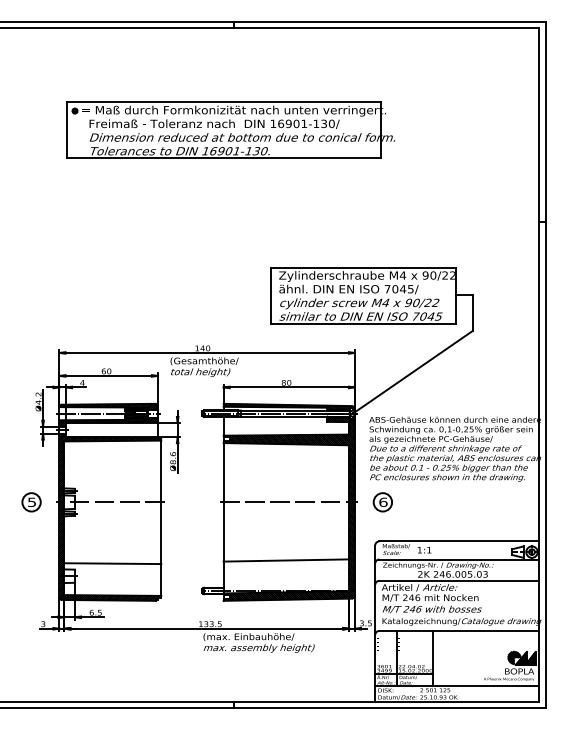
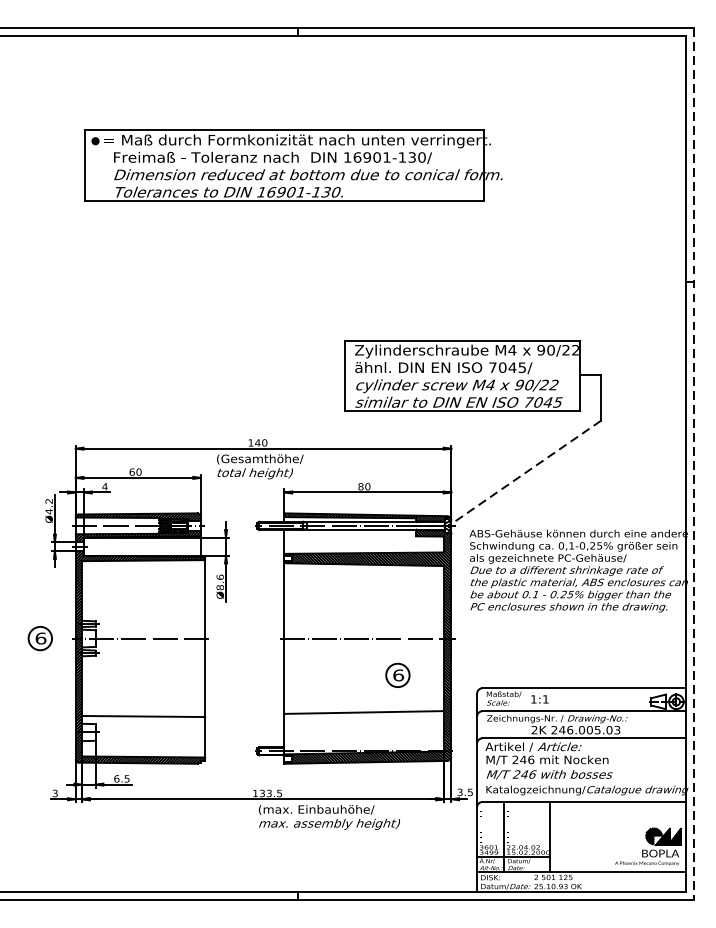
line: (545, 365) -> (693, 464), solid -> dashed
line: (412, 372) -> (524, 473), solid -> dashed
text: (32, 501) -> (41, 637), 5 -> 6
part: (382, 502) -> (397, 675), moved

